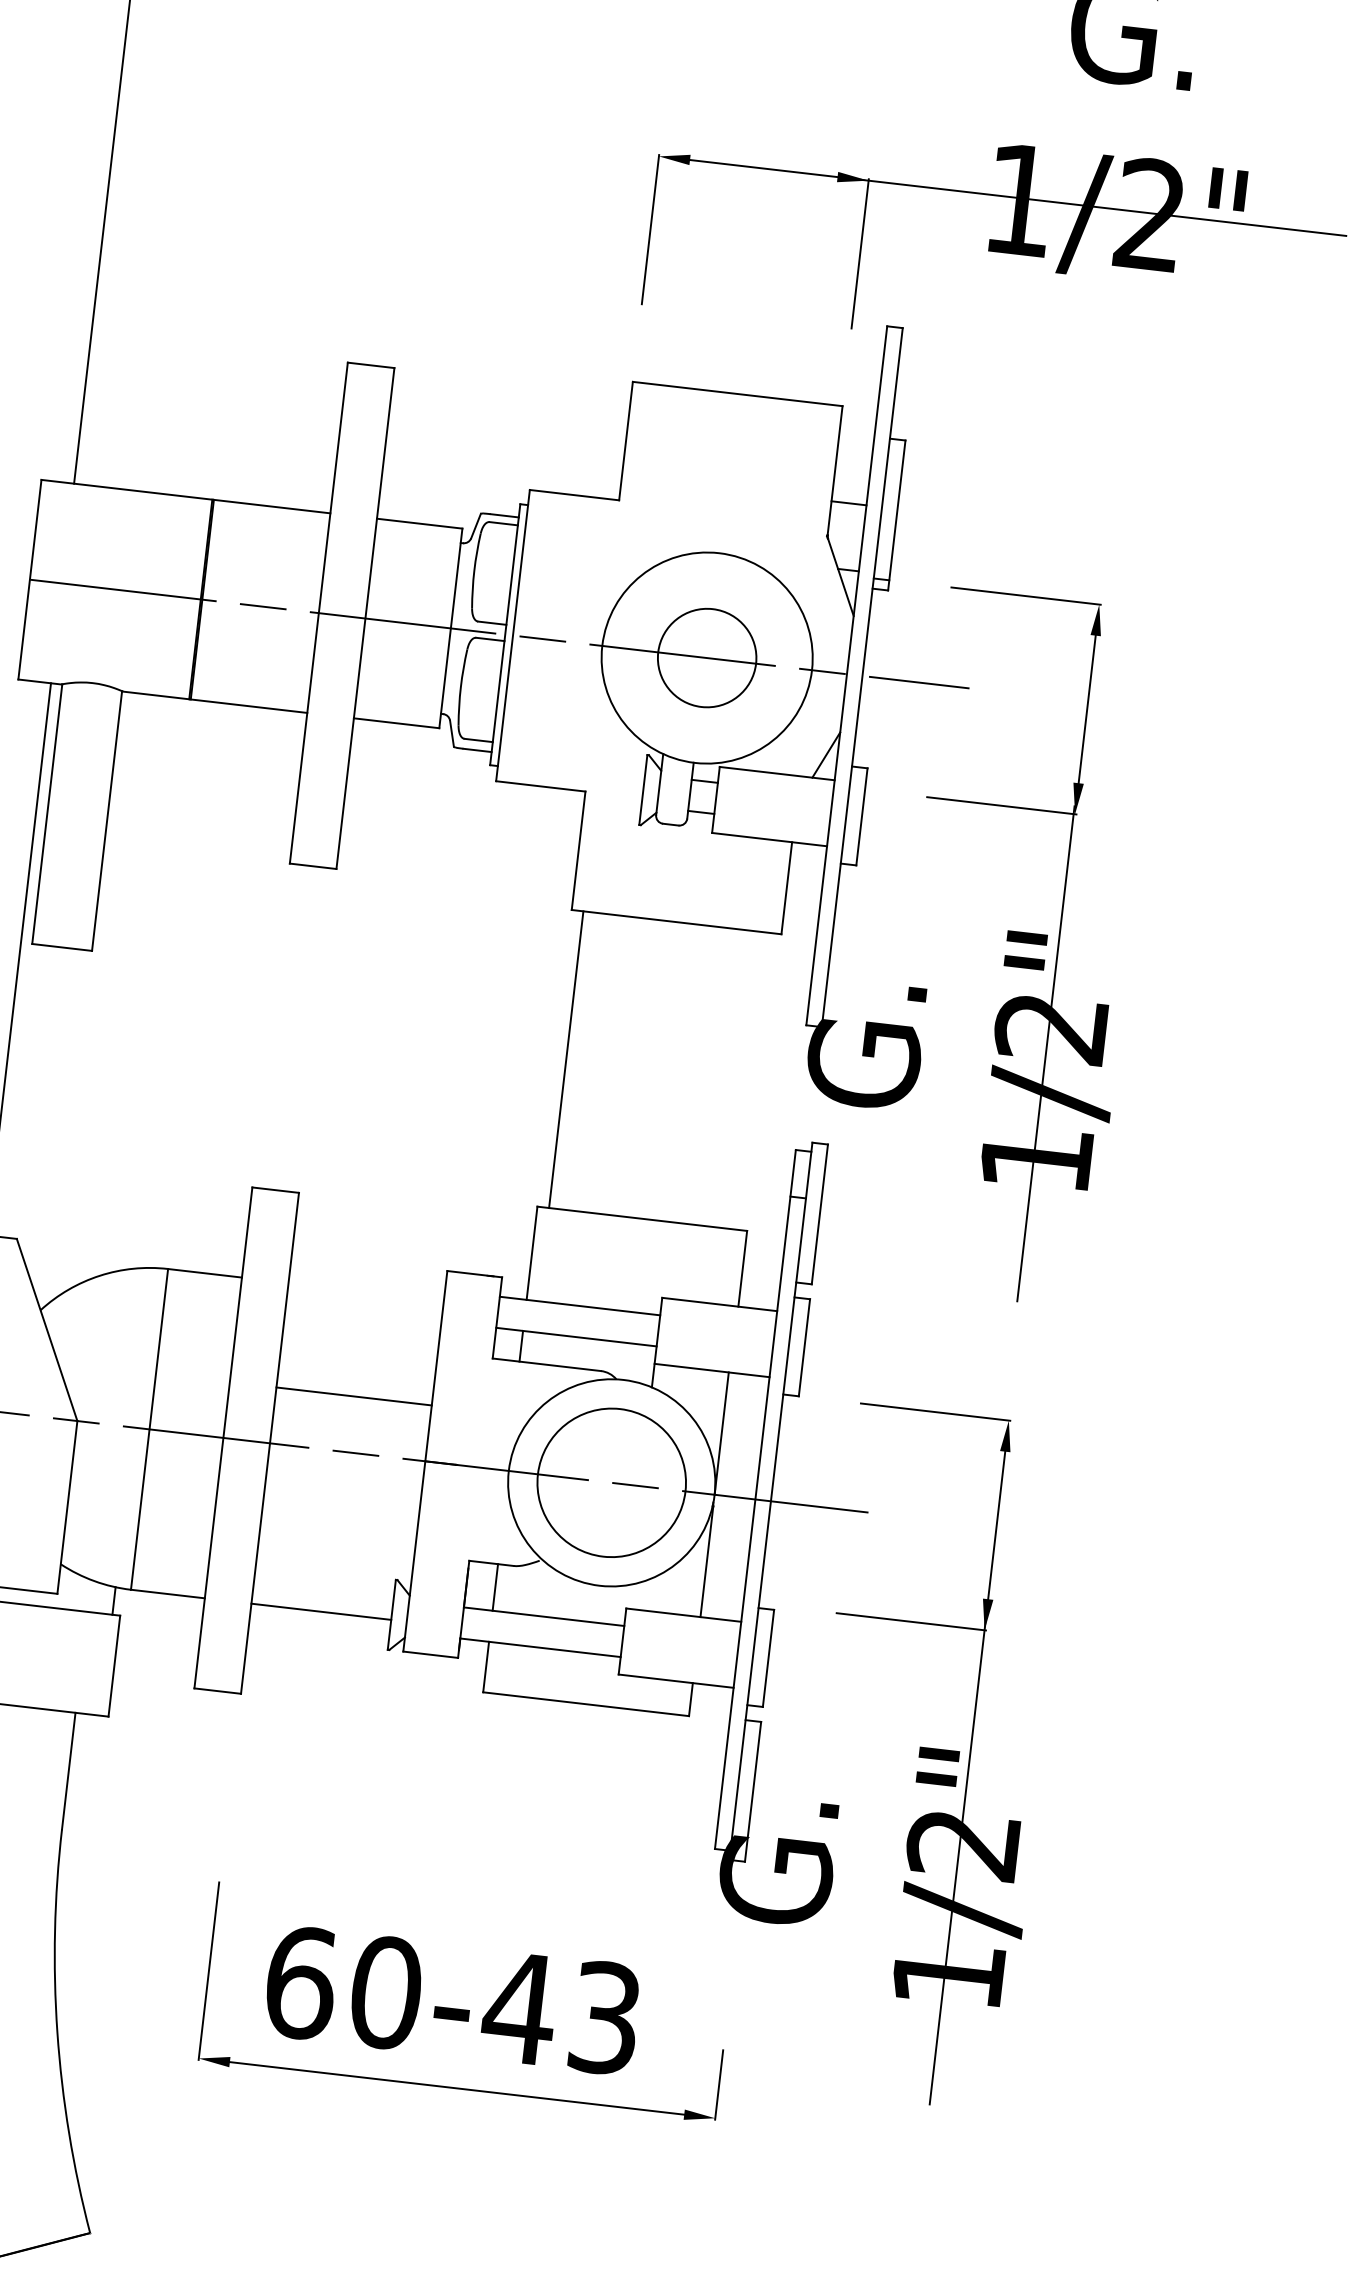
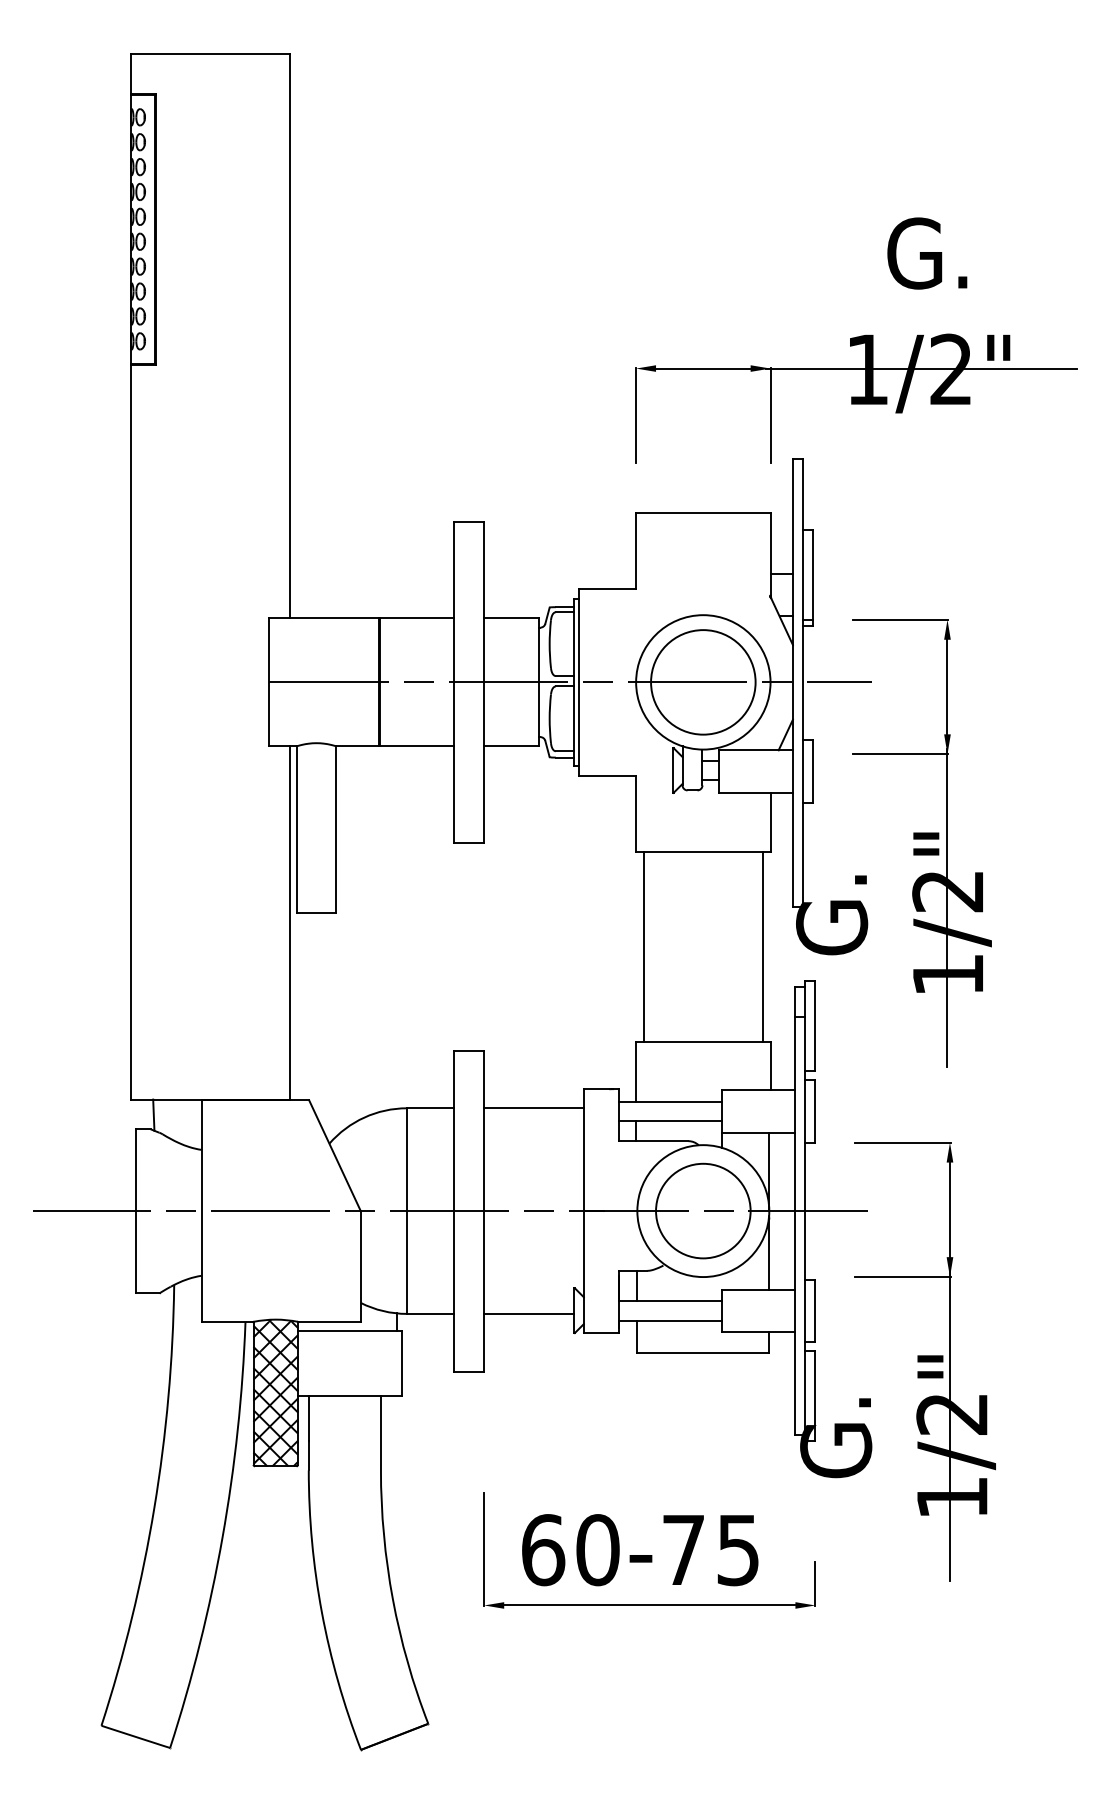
circle: (707, 658) -> (703, 682), size x1.67
line: (753, 1080) -> (763, 946), added
line: (353, 1396) -> (533, 1108), moved
text: (560, 2011) -> (709, 1549), 60-43 -> 60-75

